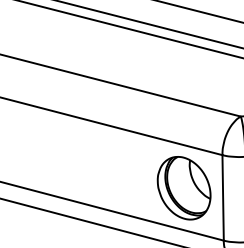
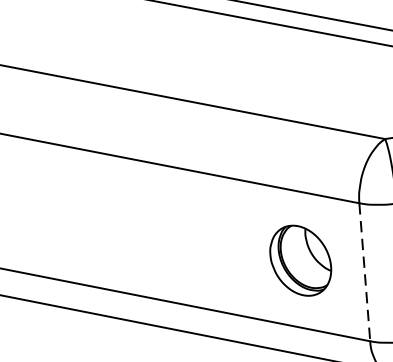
part: (183, 188) -> (299, 261), size x0.7
line: (223, 197) -> (365, 271), solid -> dashed

